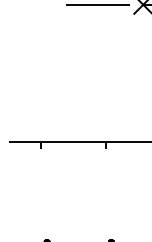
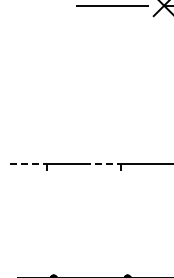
line: (25, 142) -> (29, 163), solid -> dashed
line: (90, 142) -> (103, 163), solid -> dashed

